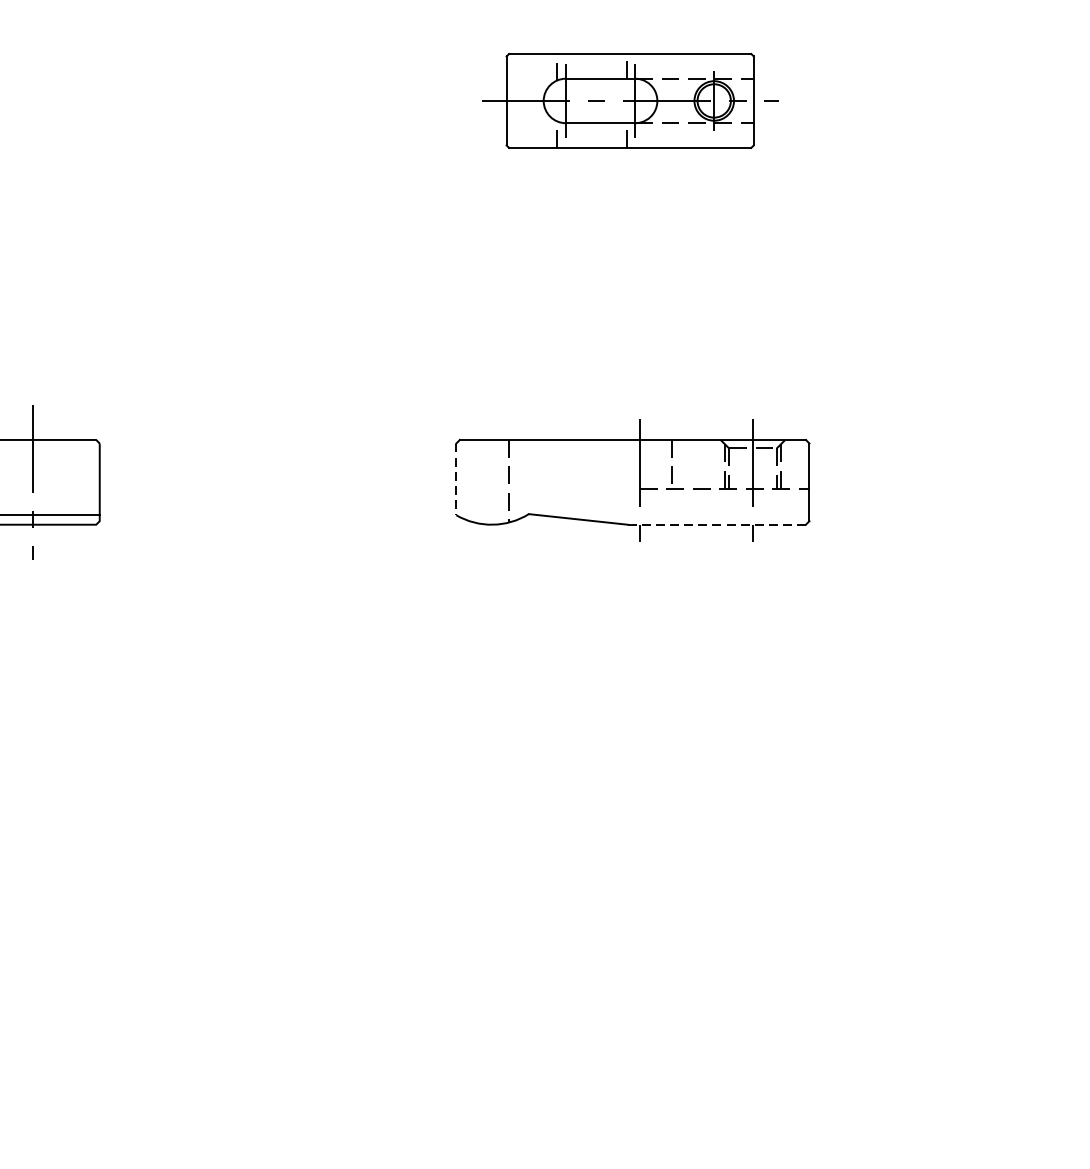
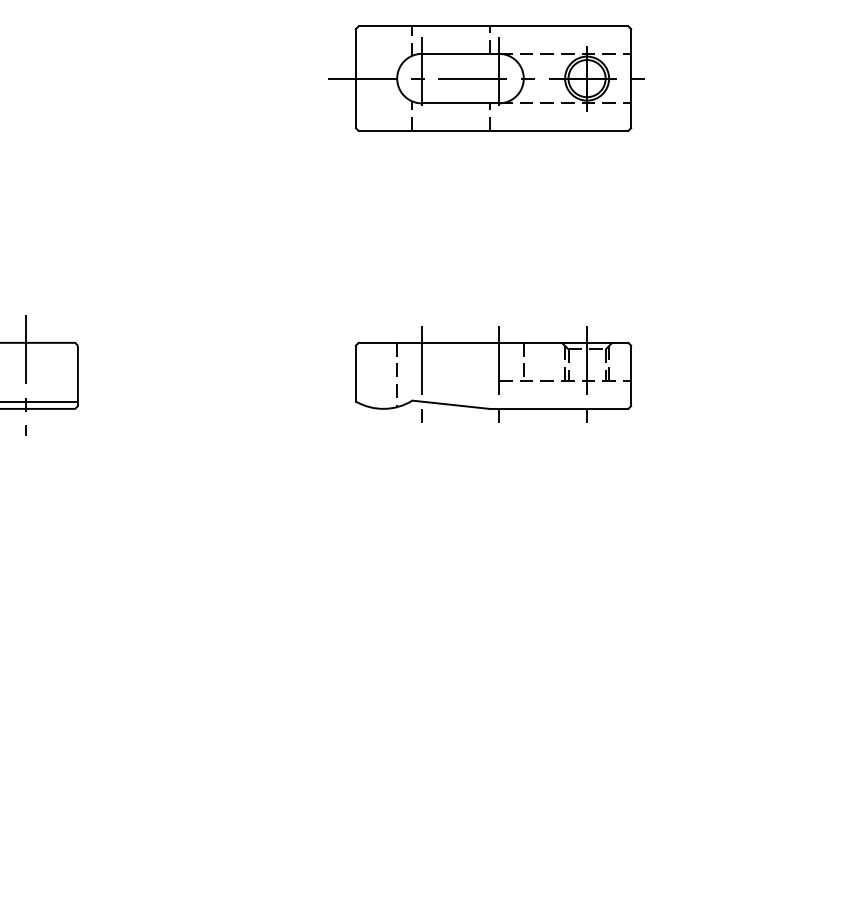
part: (623, 100) -> (486, 78), size x1.43
line: (455, 479) -> (355, 373), dashed -> solid
line: (540, 481) -> (421, 375), added
line: (717, 524) -> (559, 408), dashed -> solid

